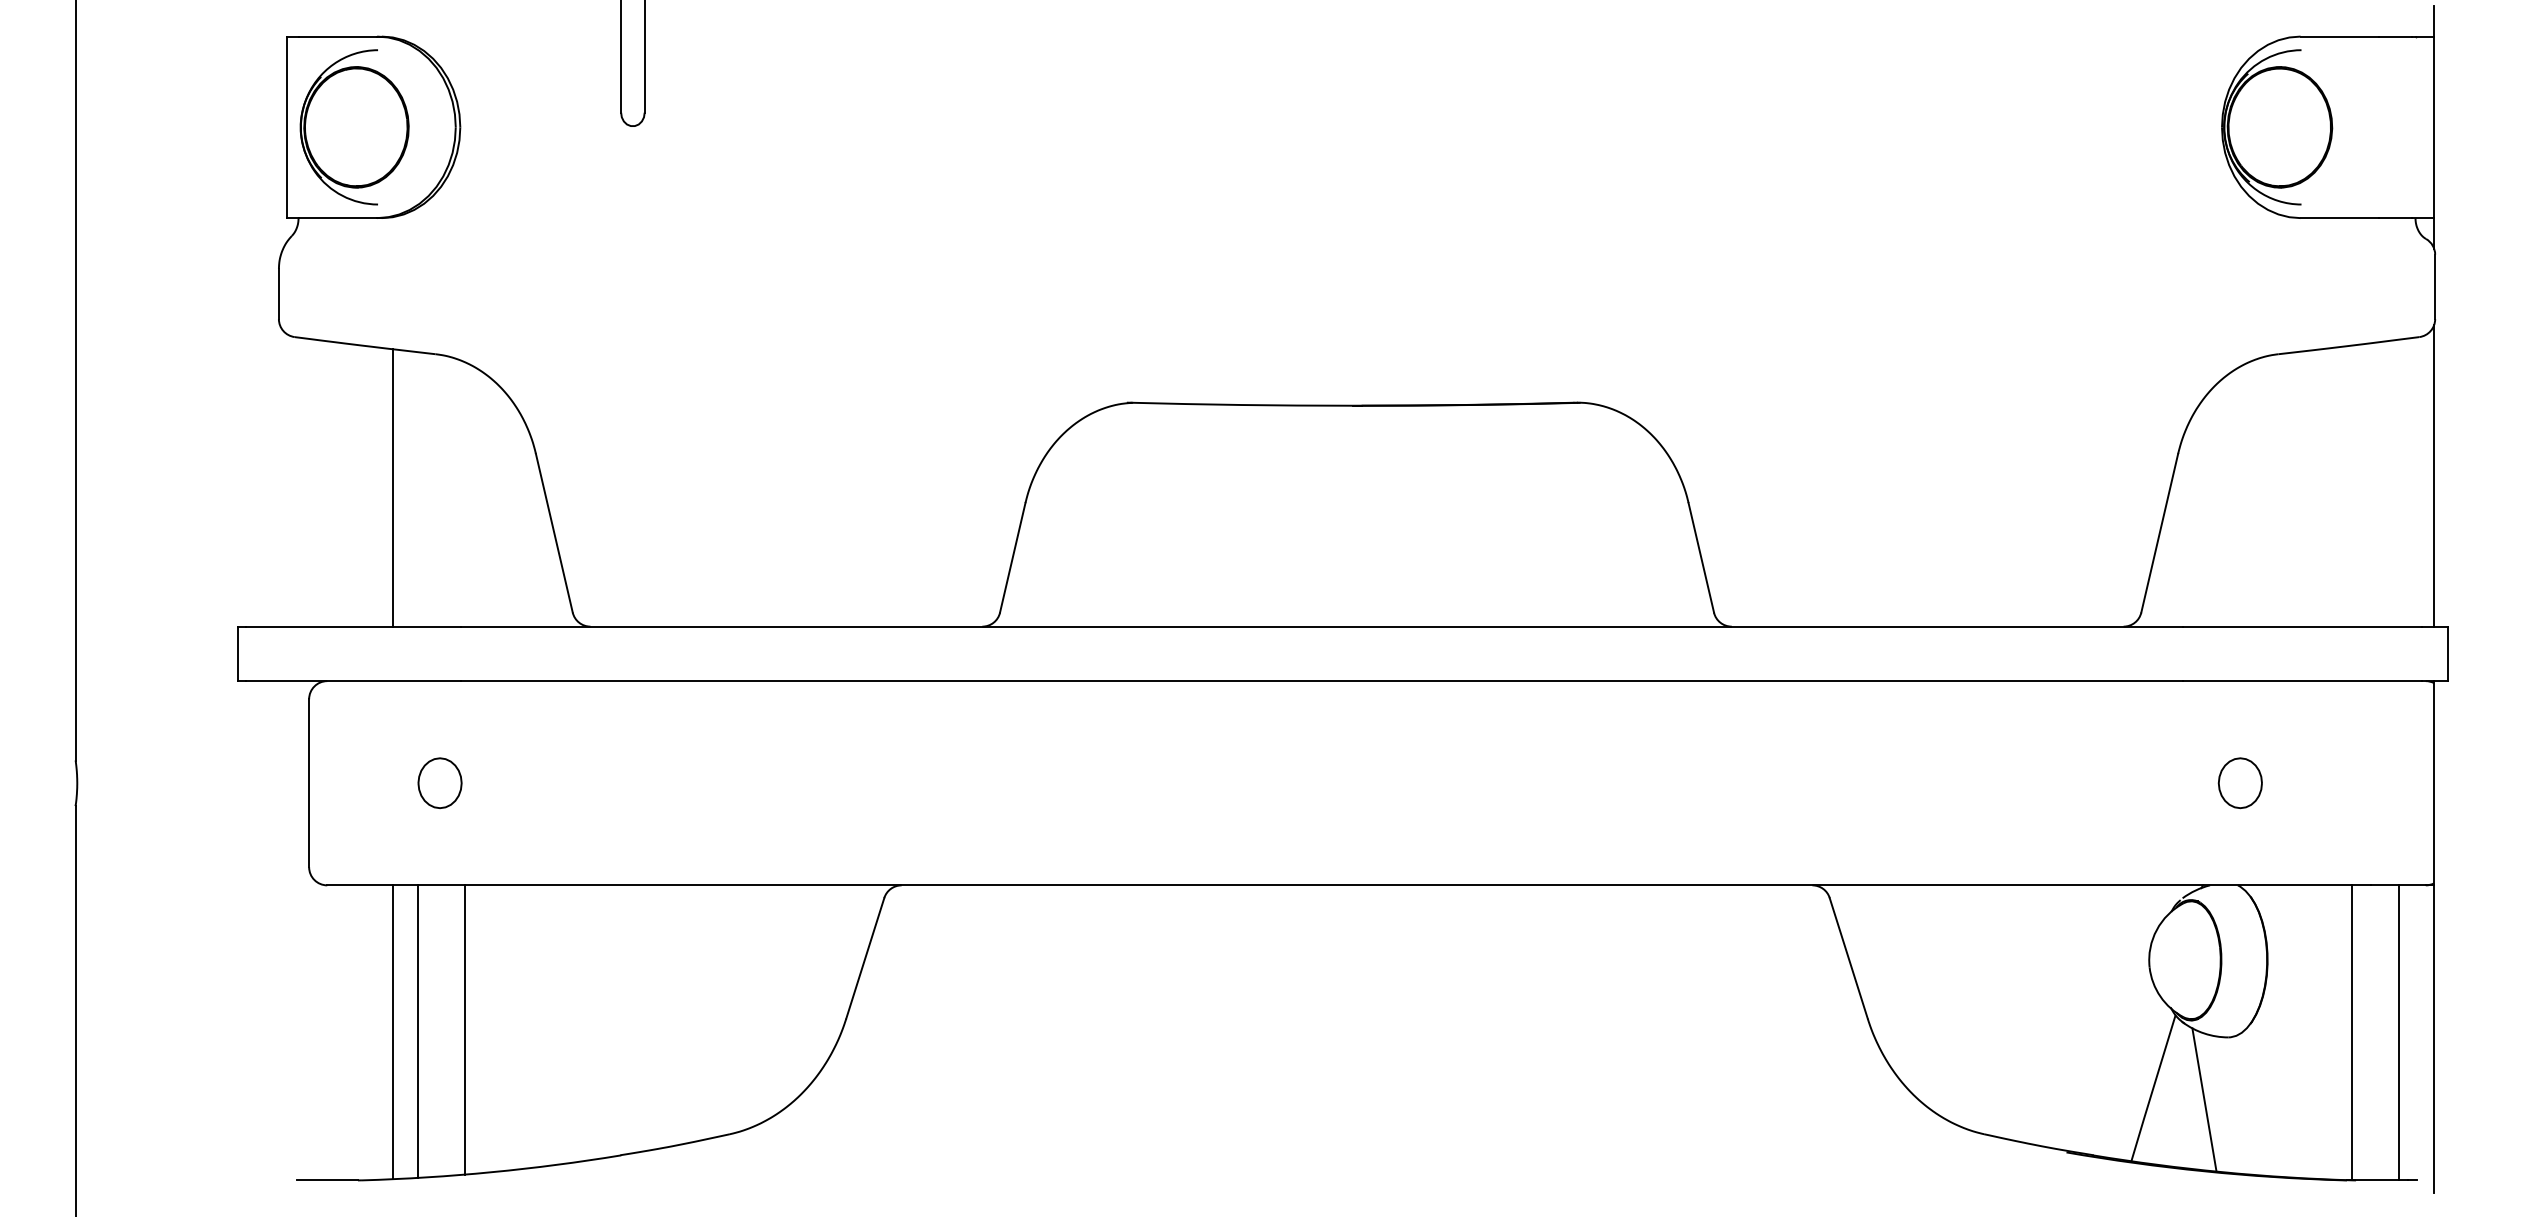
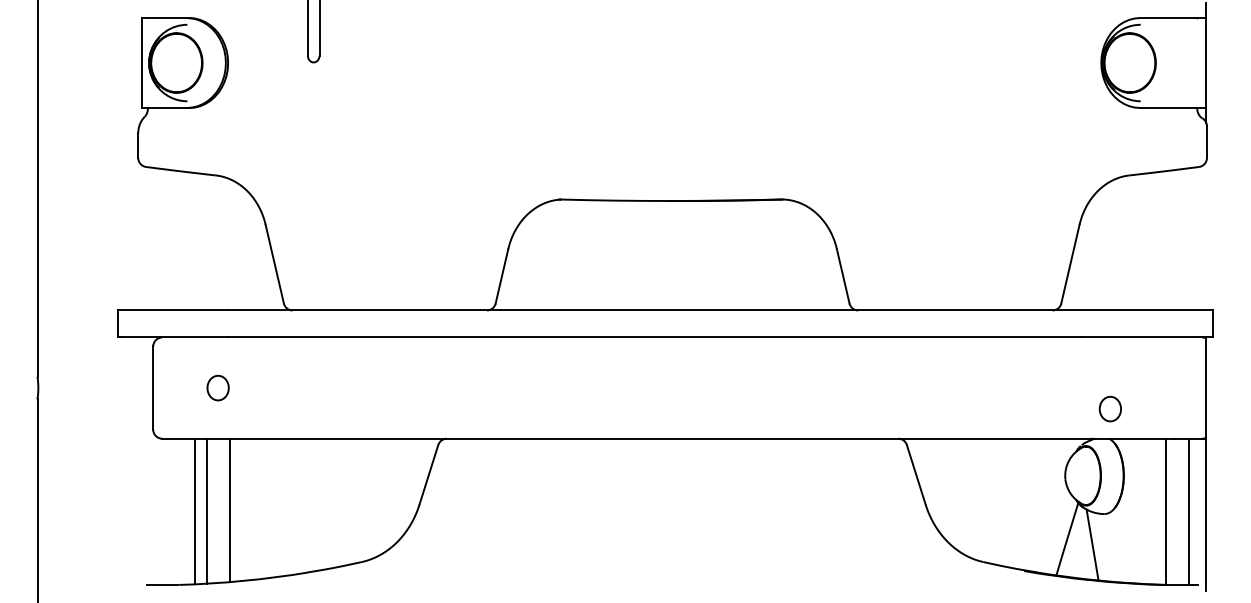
line: (2434, 475) -> (1206, 235), removed
line: (392, 487) -> (194, 241), removed
part: (2238, 782) -> (1109, 408), moved

